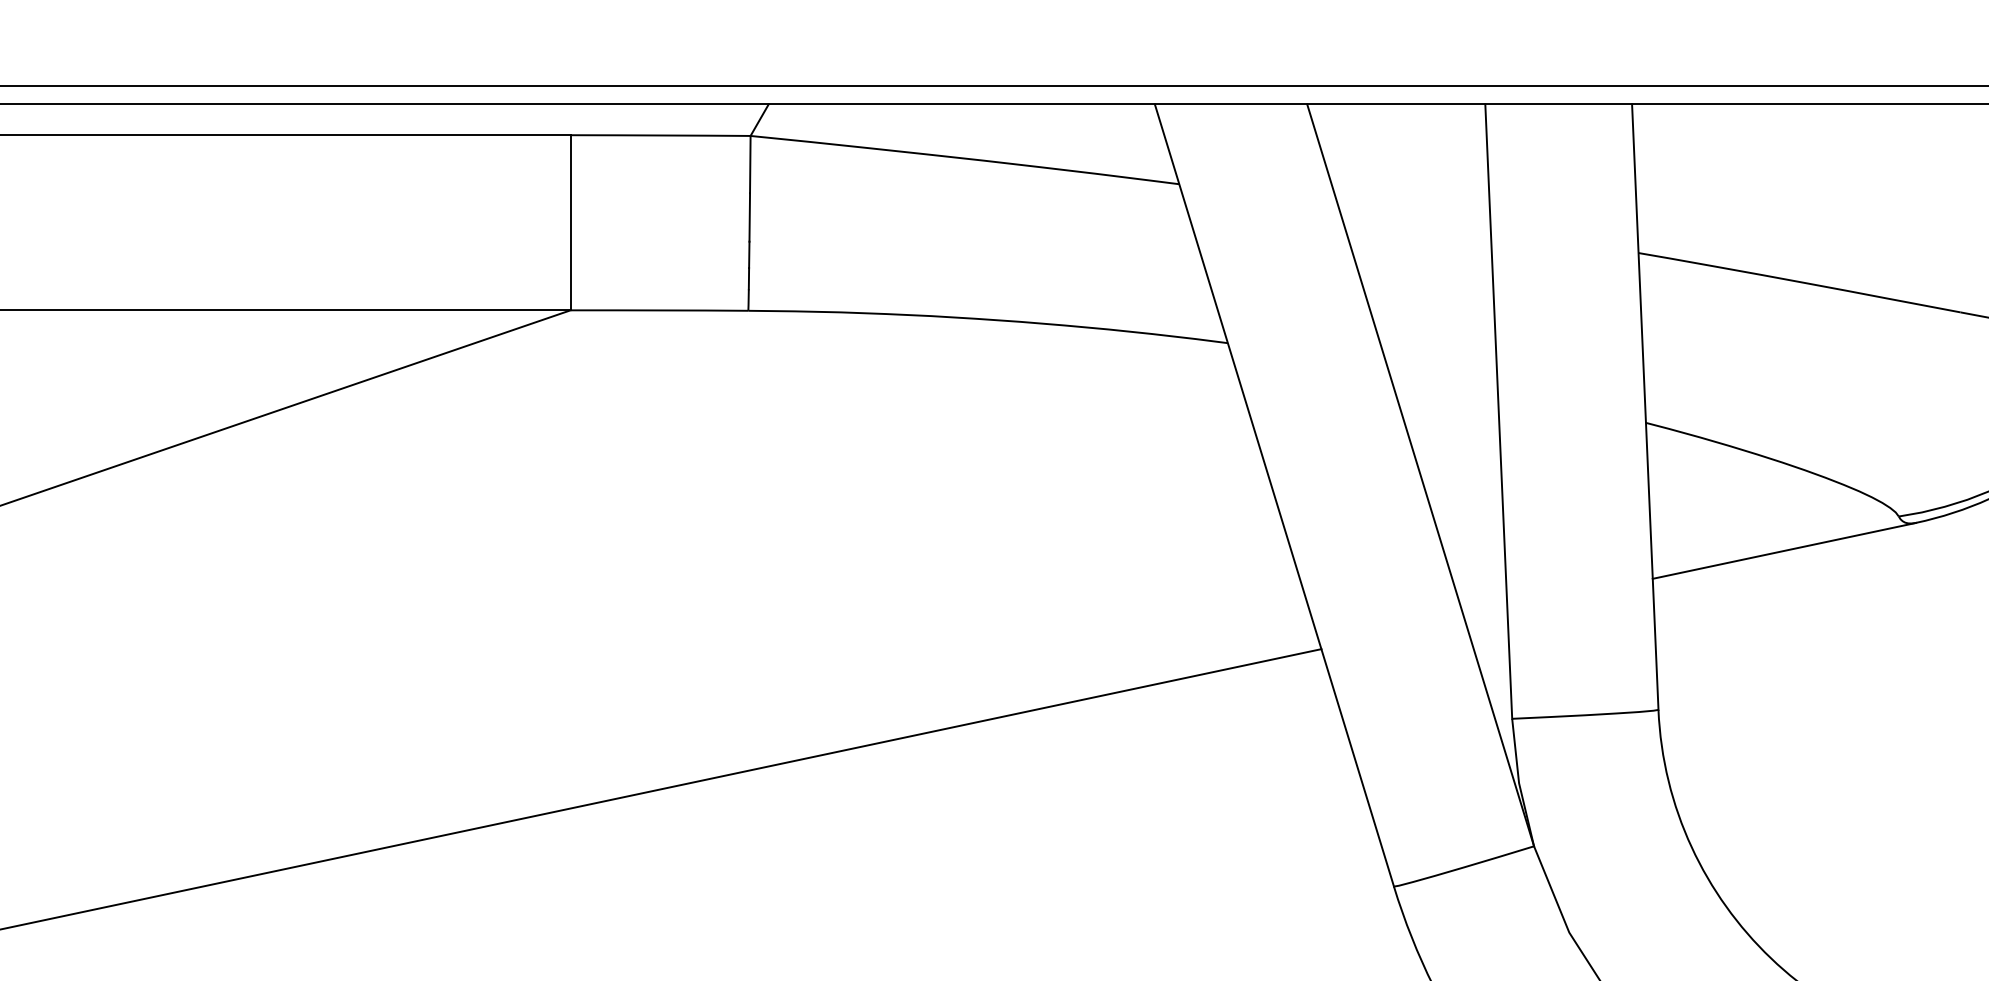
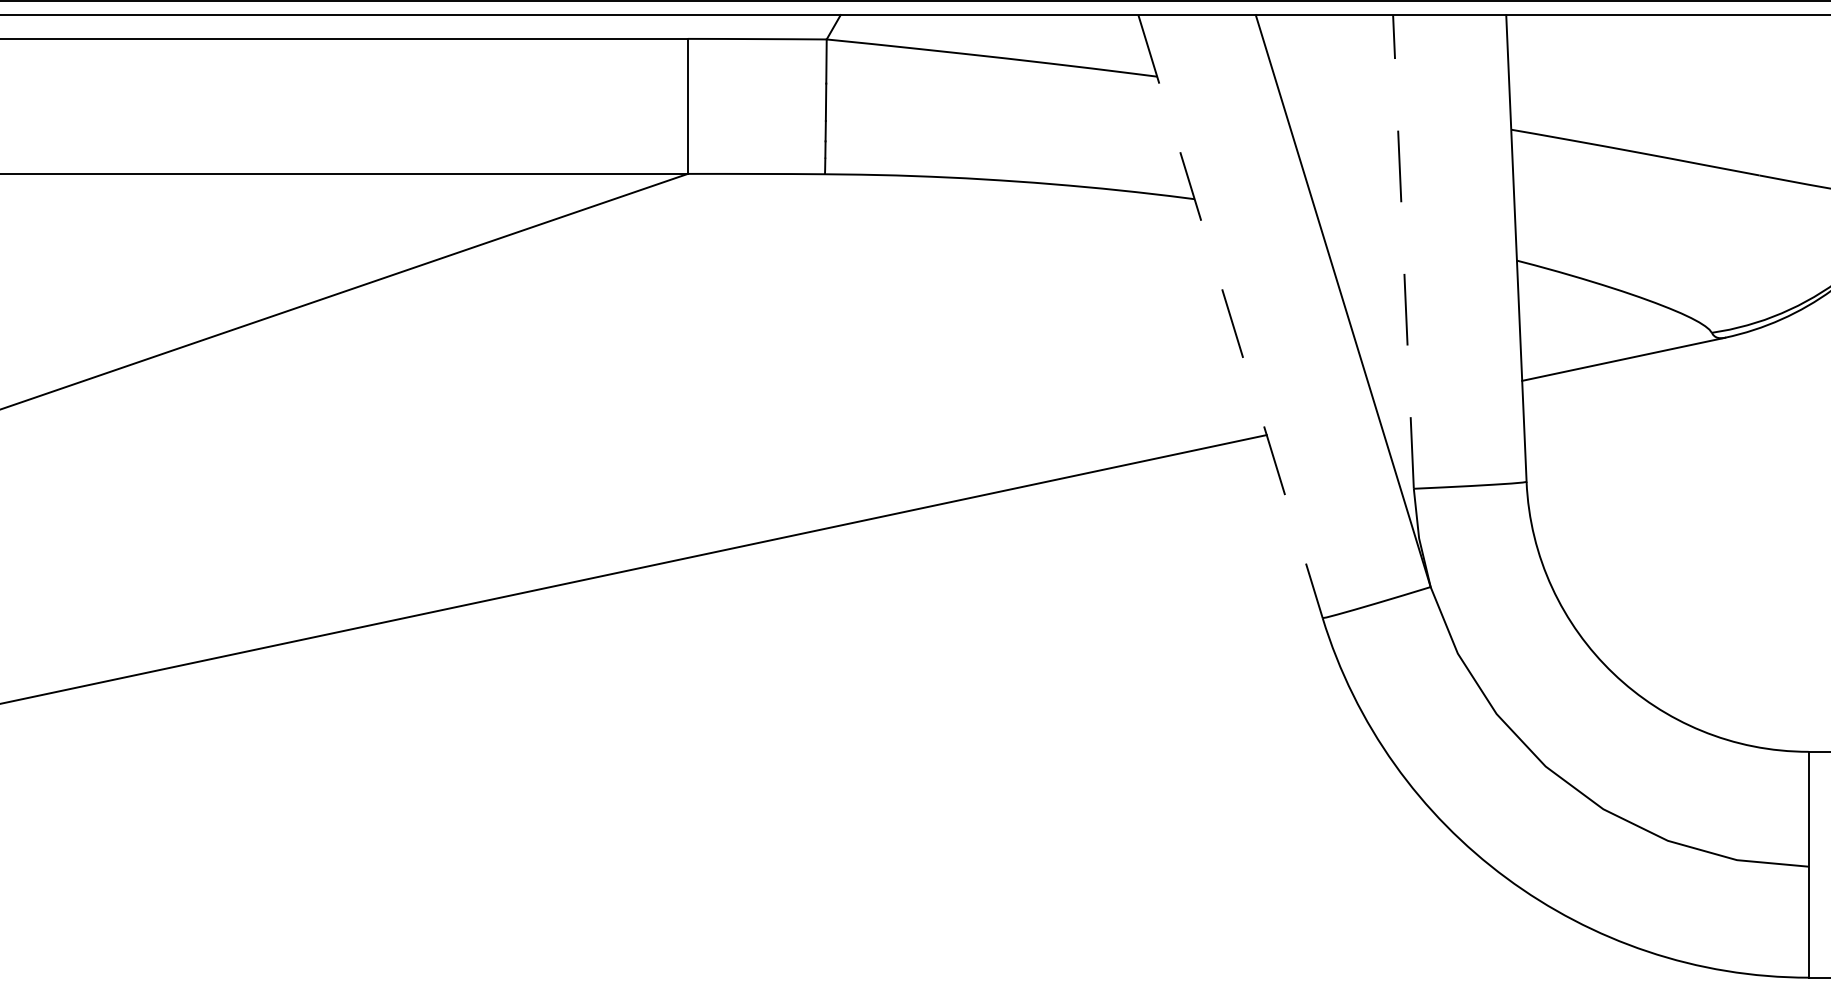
line: (1498, 411) -> (1403, 251), solid -> dashed
line: (1274, 496) -> (1230, 317), solid -> dashed

